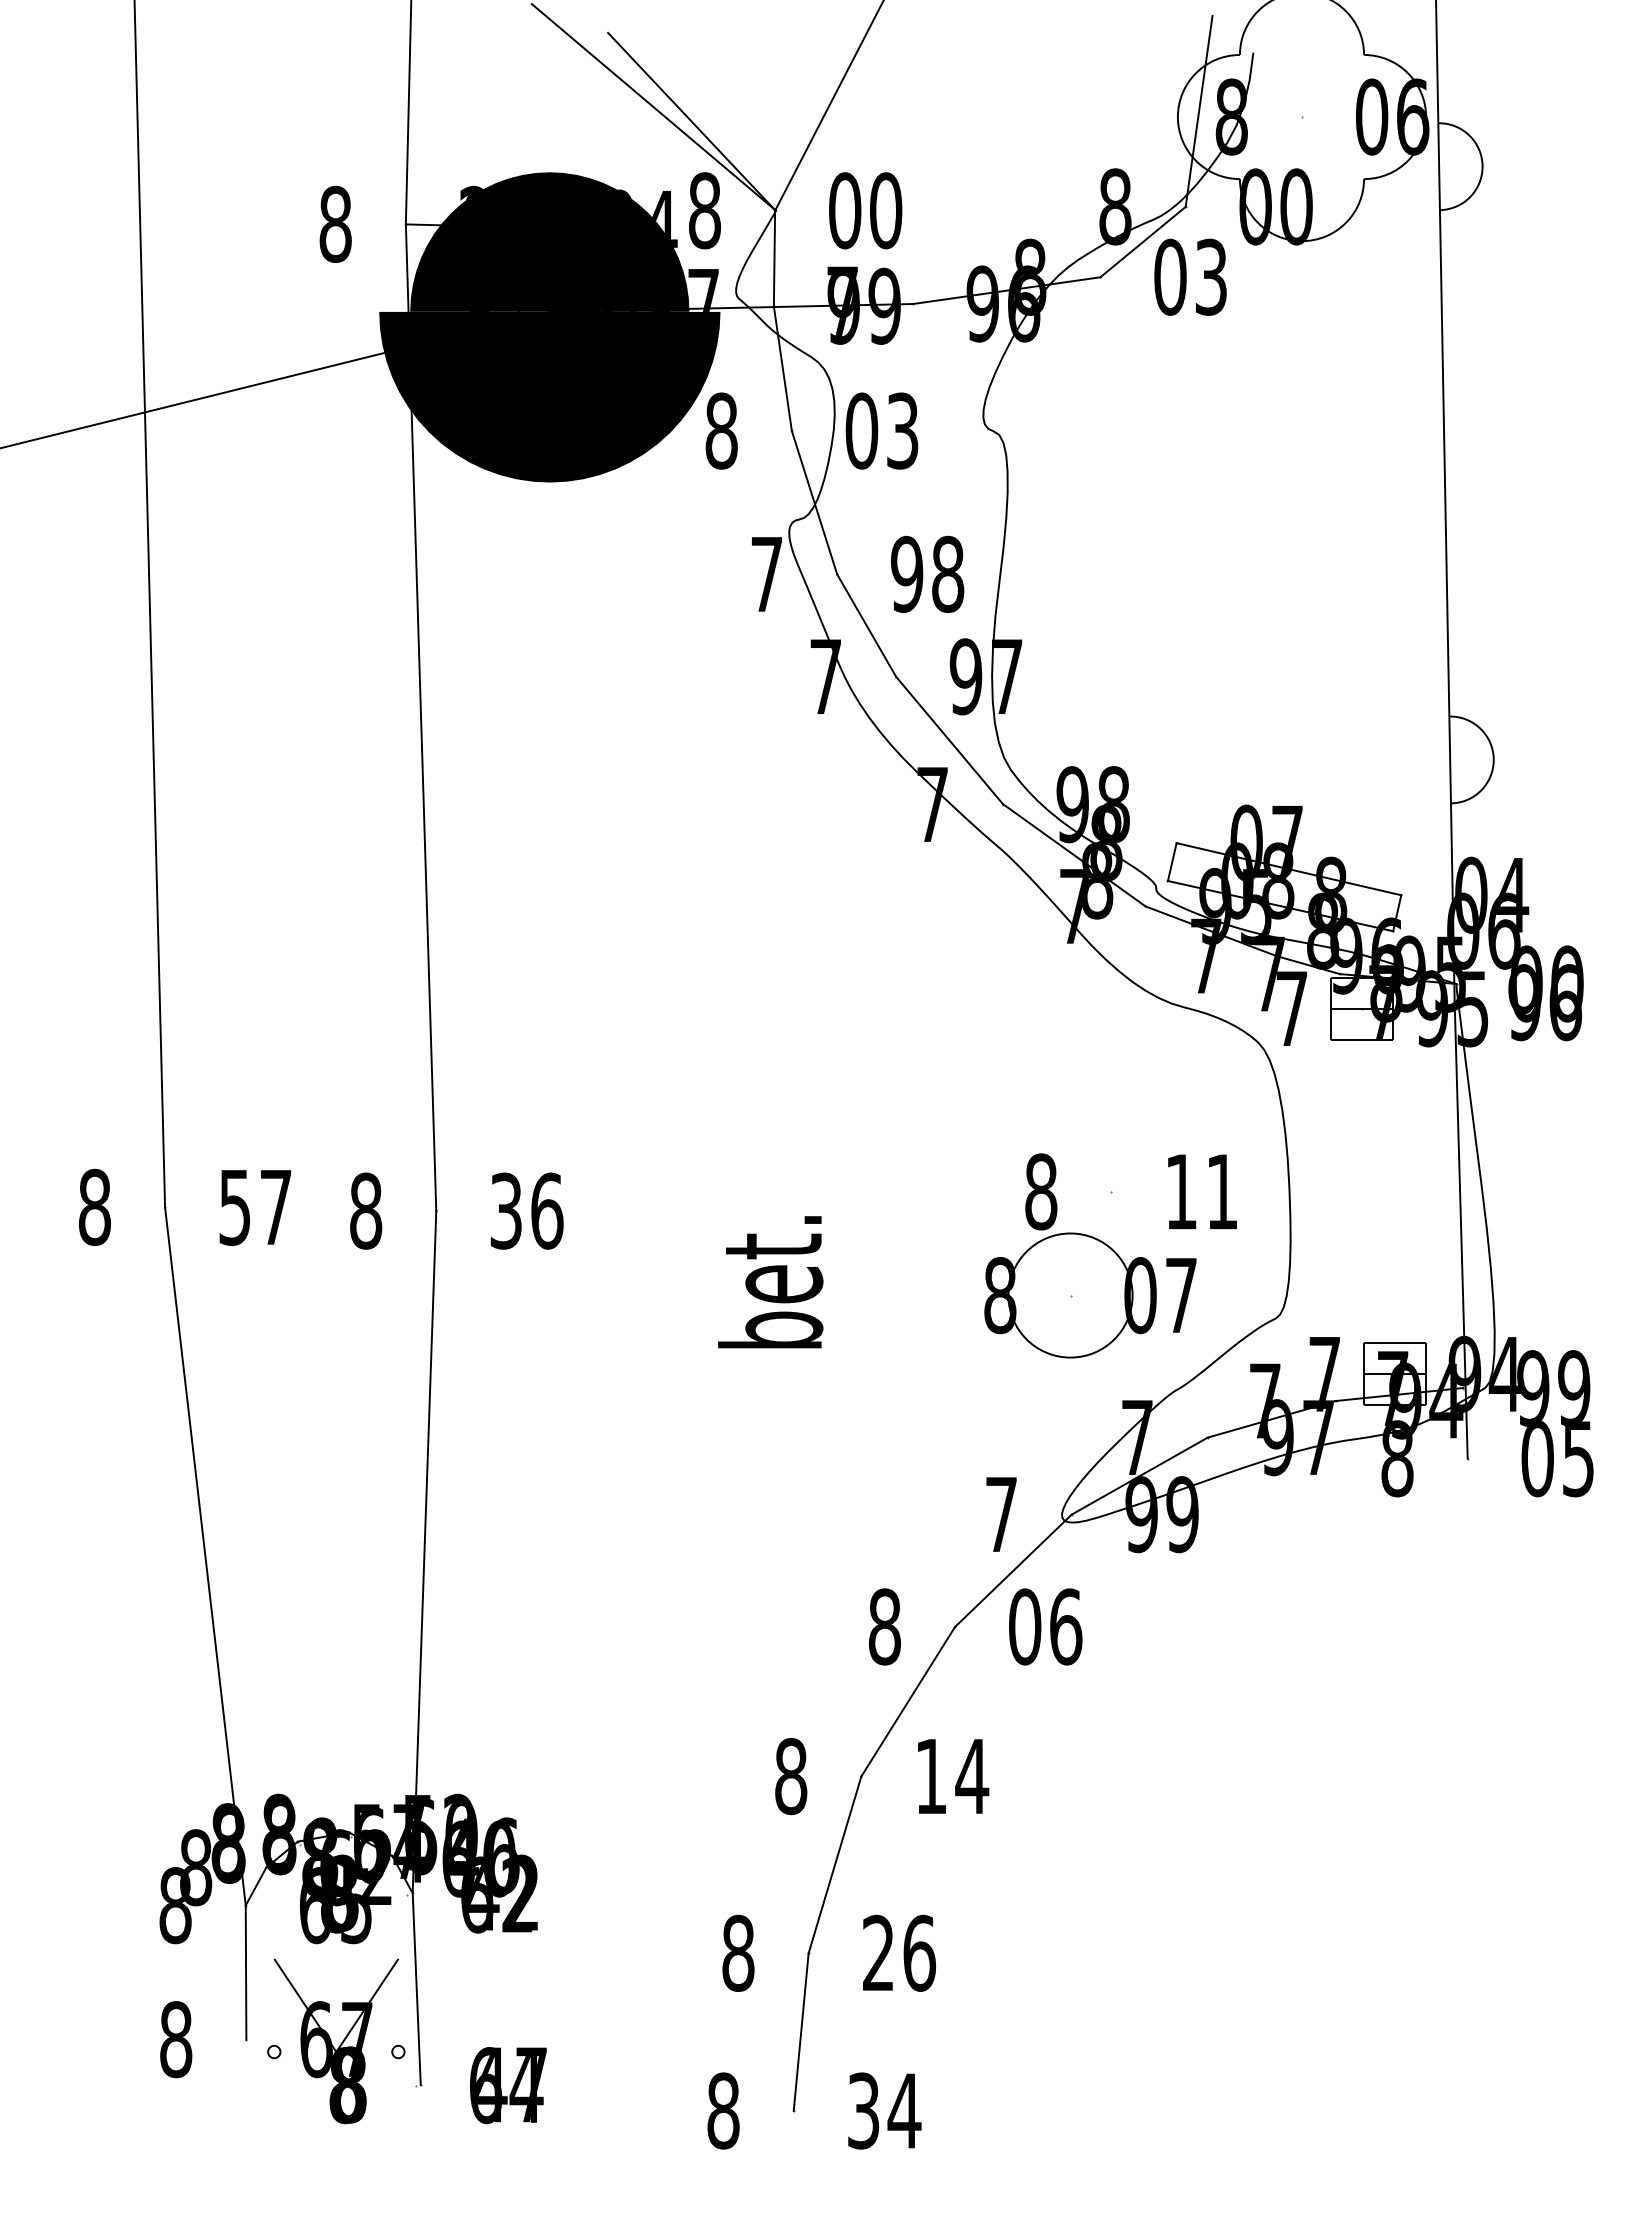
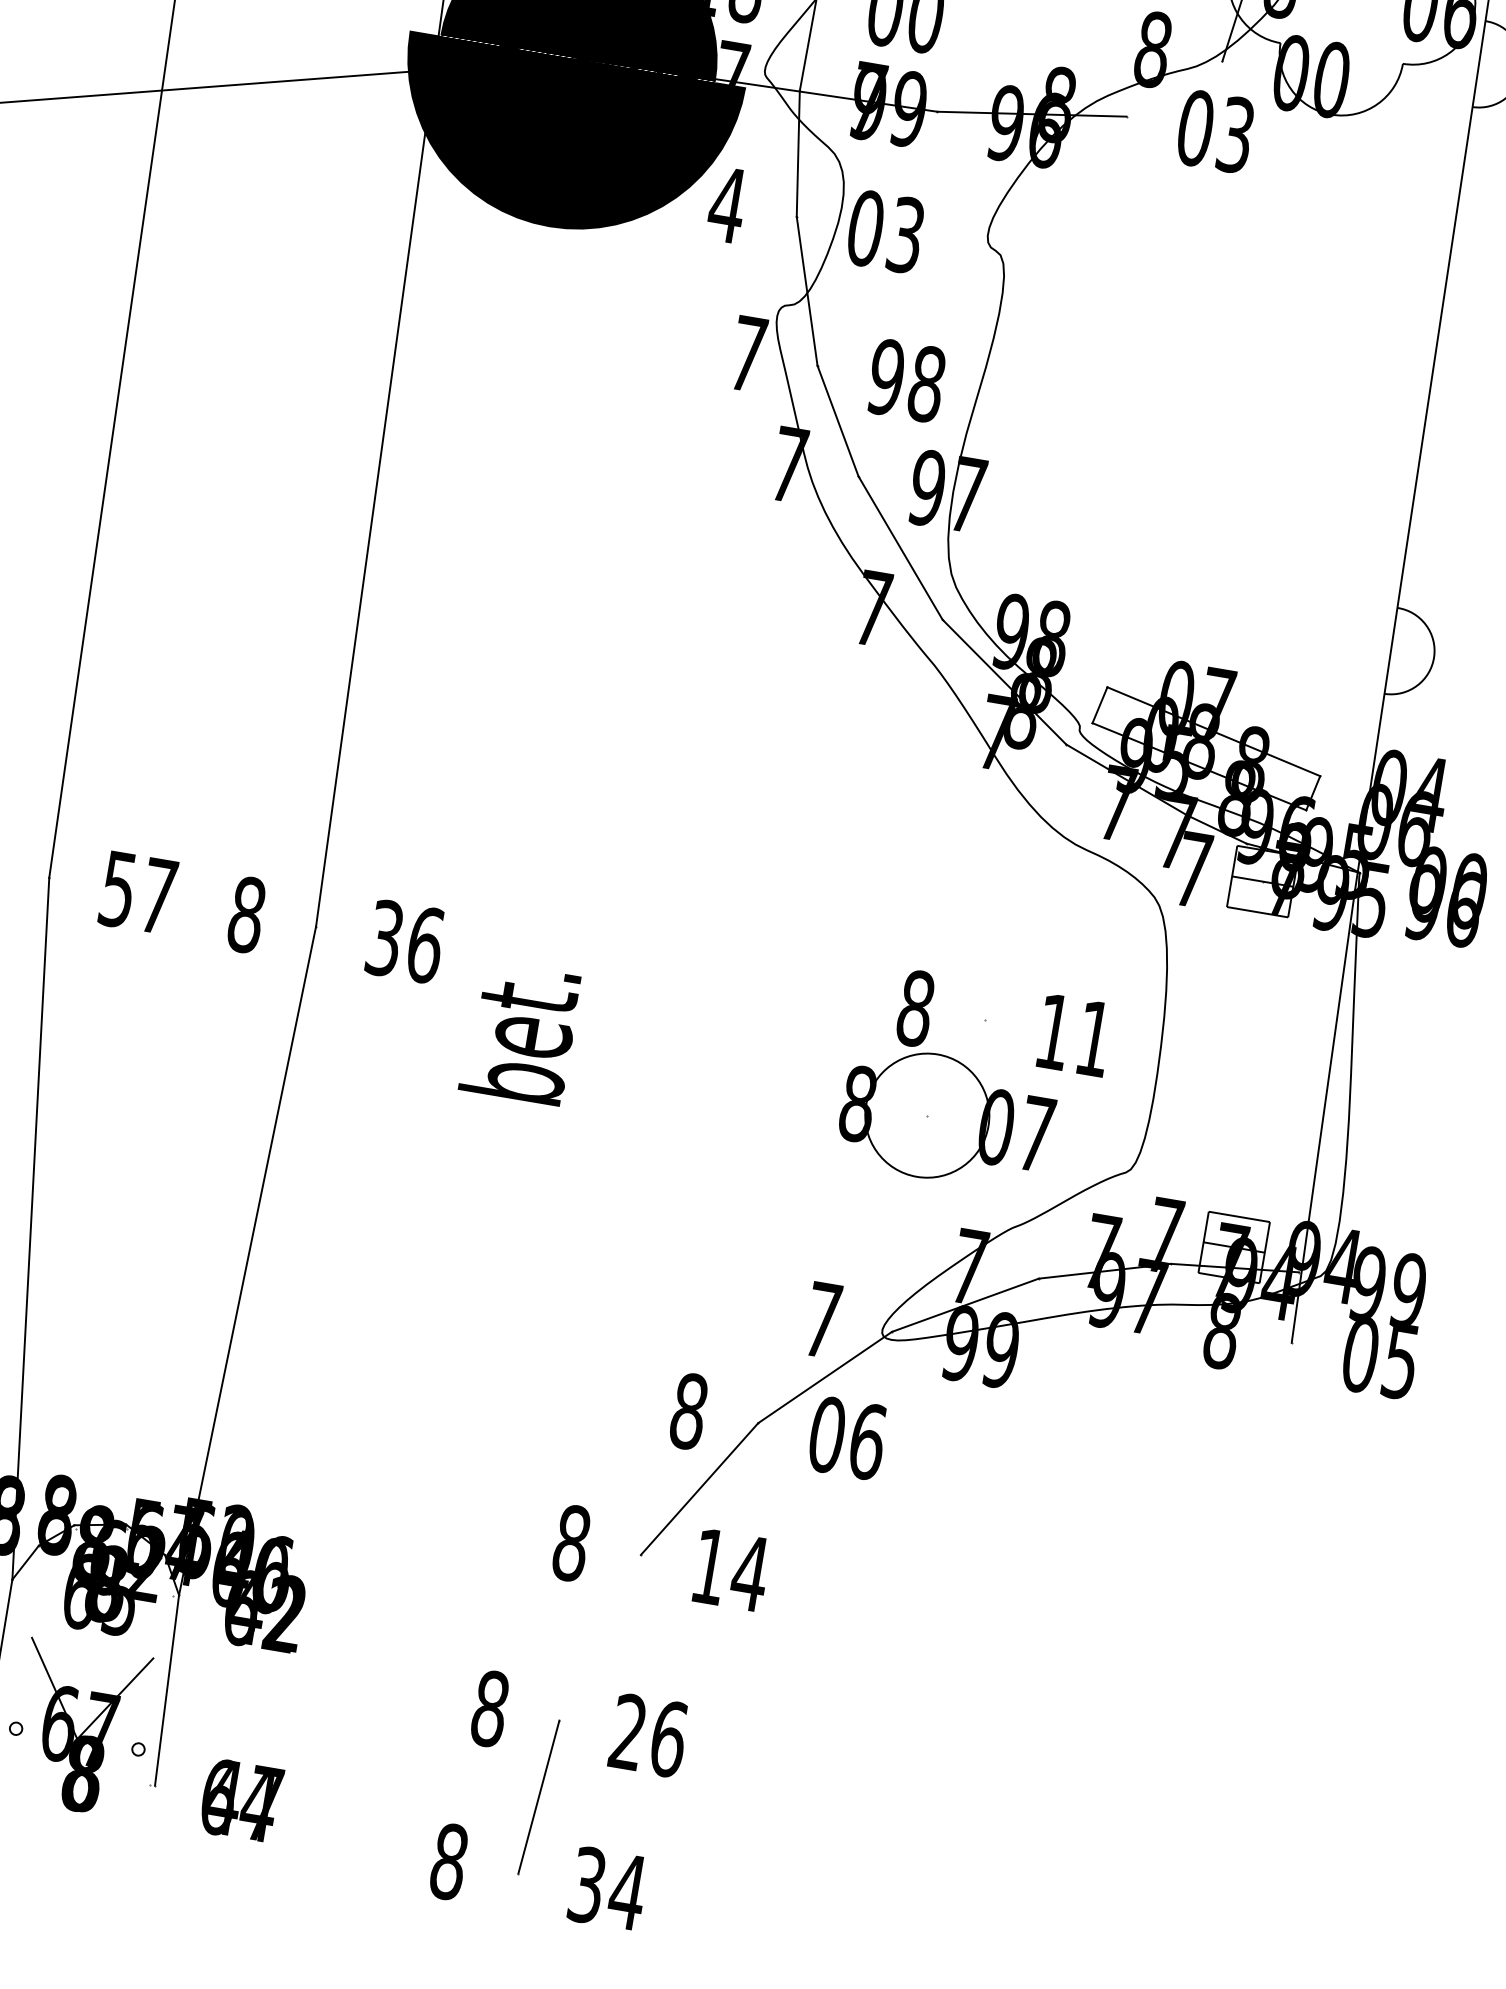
line: (1142, 241) -> (1174, 88), removed
text: (721, 430) -> (727, 204), 8 -> 4
text: (770, 1282) -> (520, 1033), moved
line: (834, 1864) -> (599, 1637), removed

